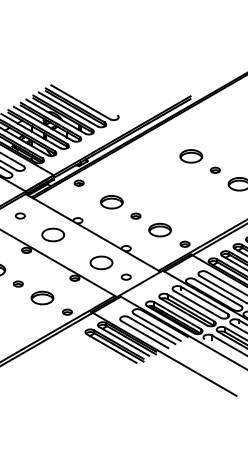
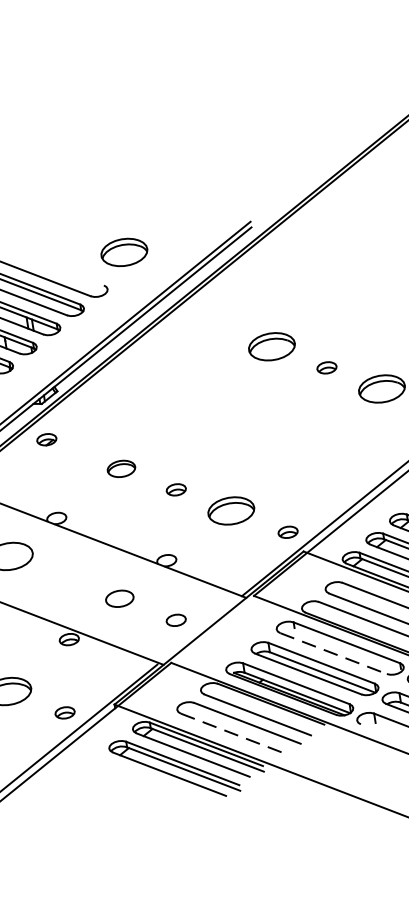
part: (129, 101) -> (124, 252), added
part: (111, 202) -> (120, 469), size x0.6
part: (101, 262) -> (119, 597), size x0.6
line: (197, 304) -> (333, 653), solid -> dashed
line: (144, 334) -> (233, 733), solid -> dashed

